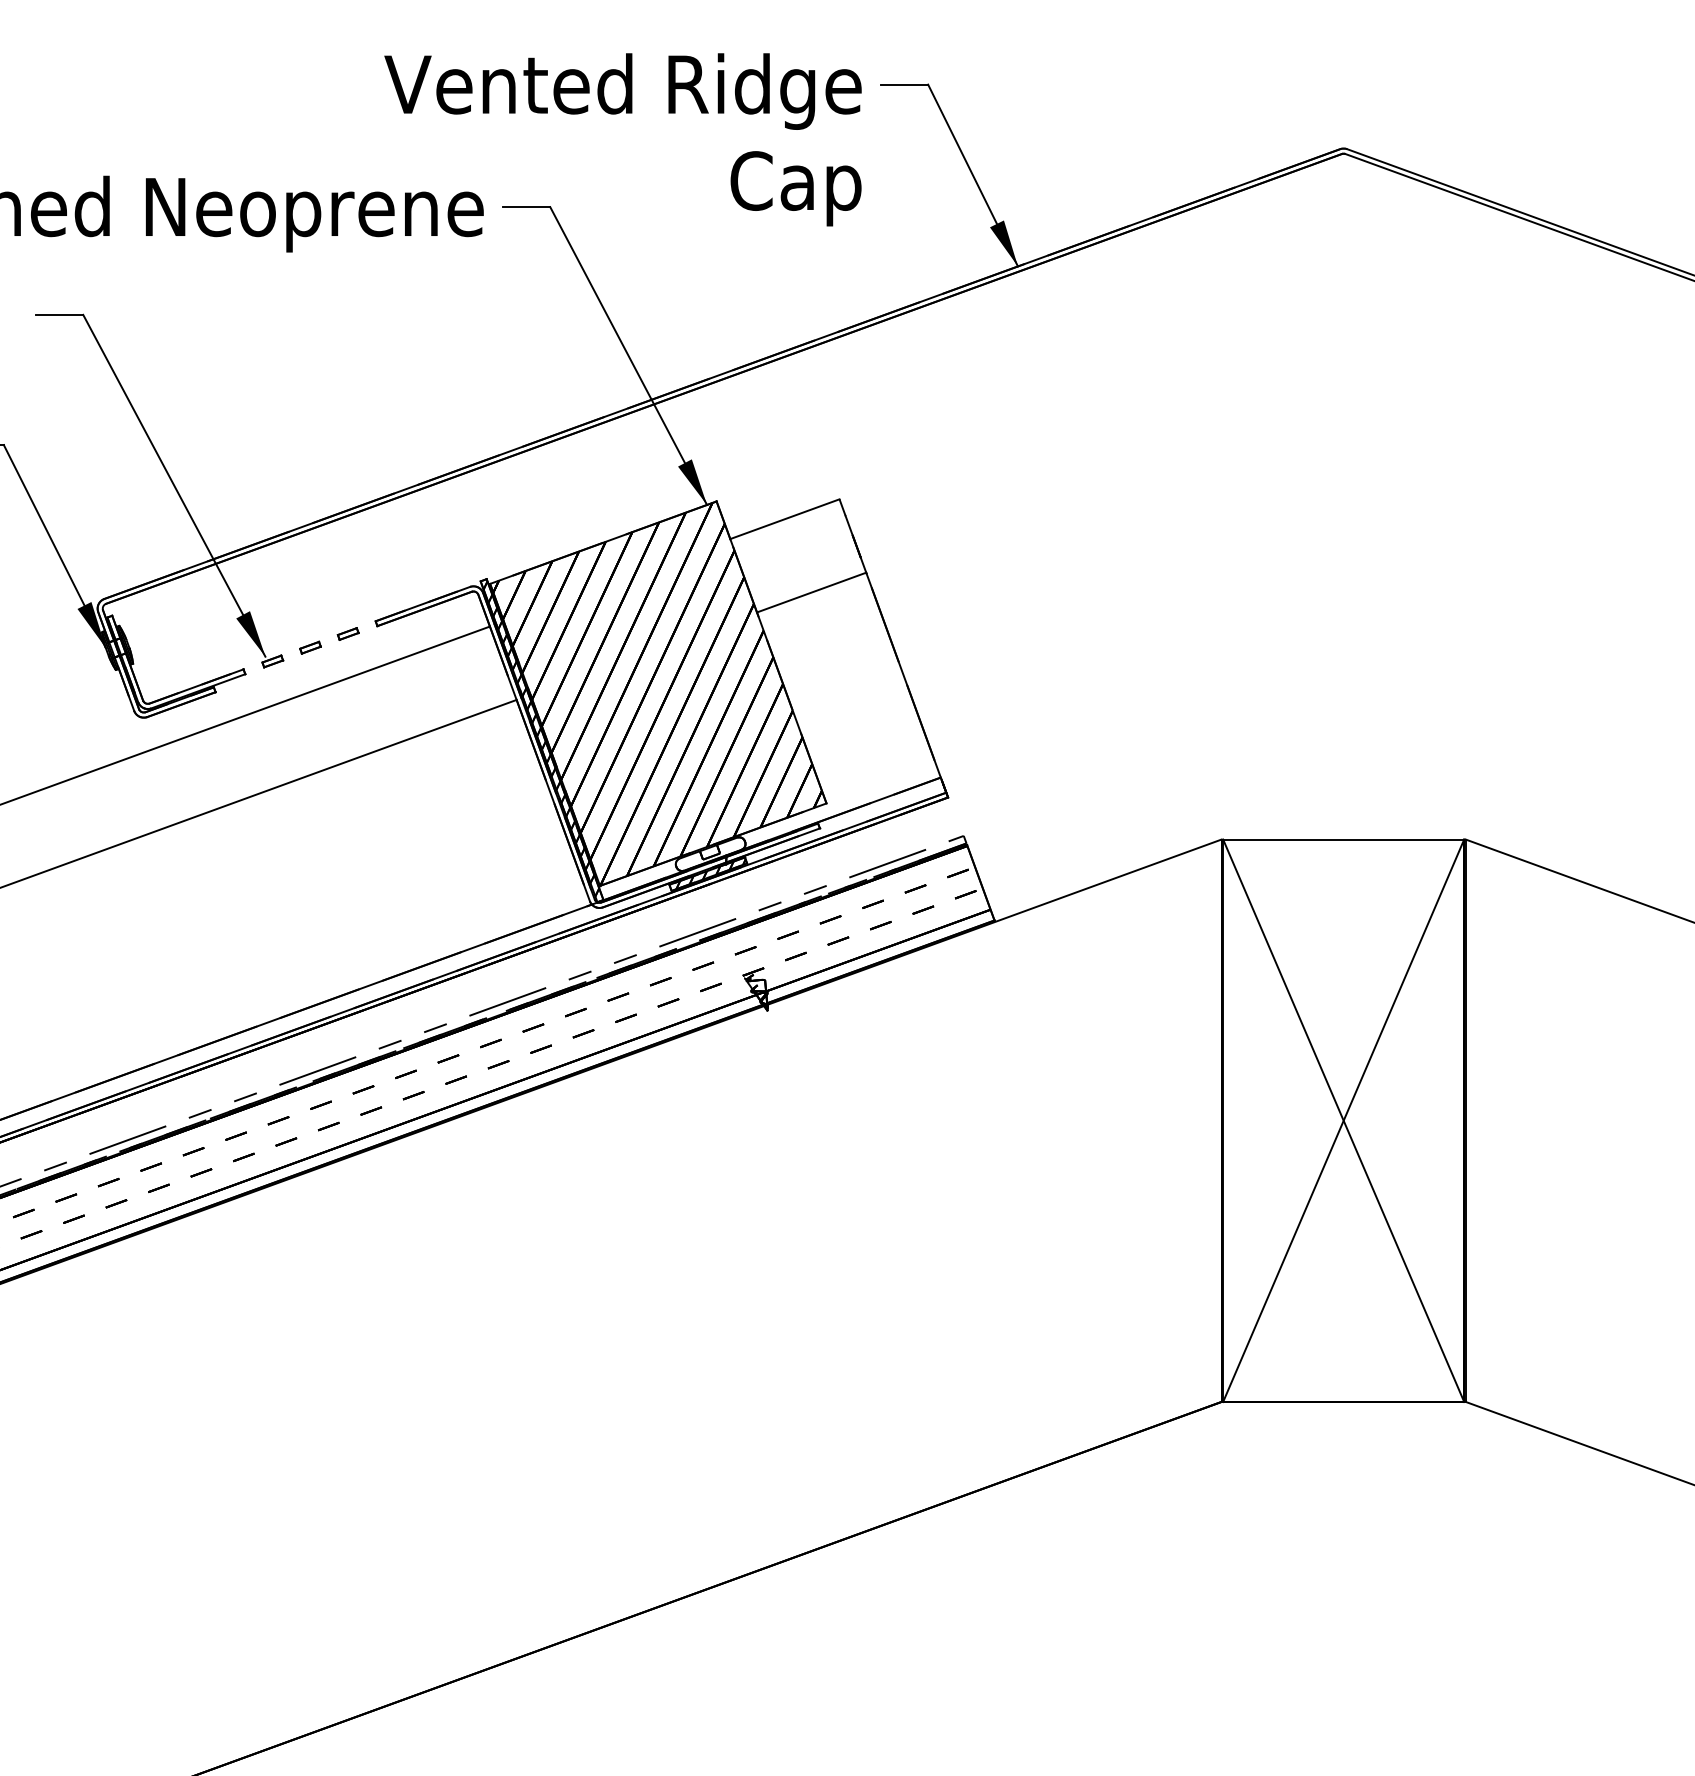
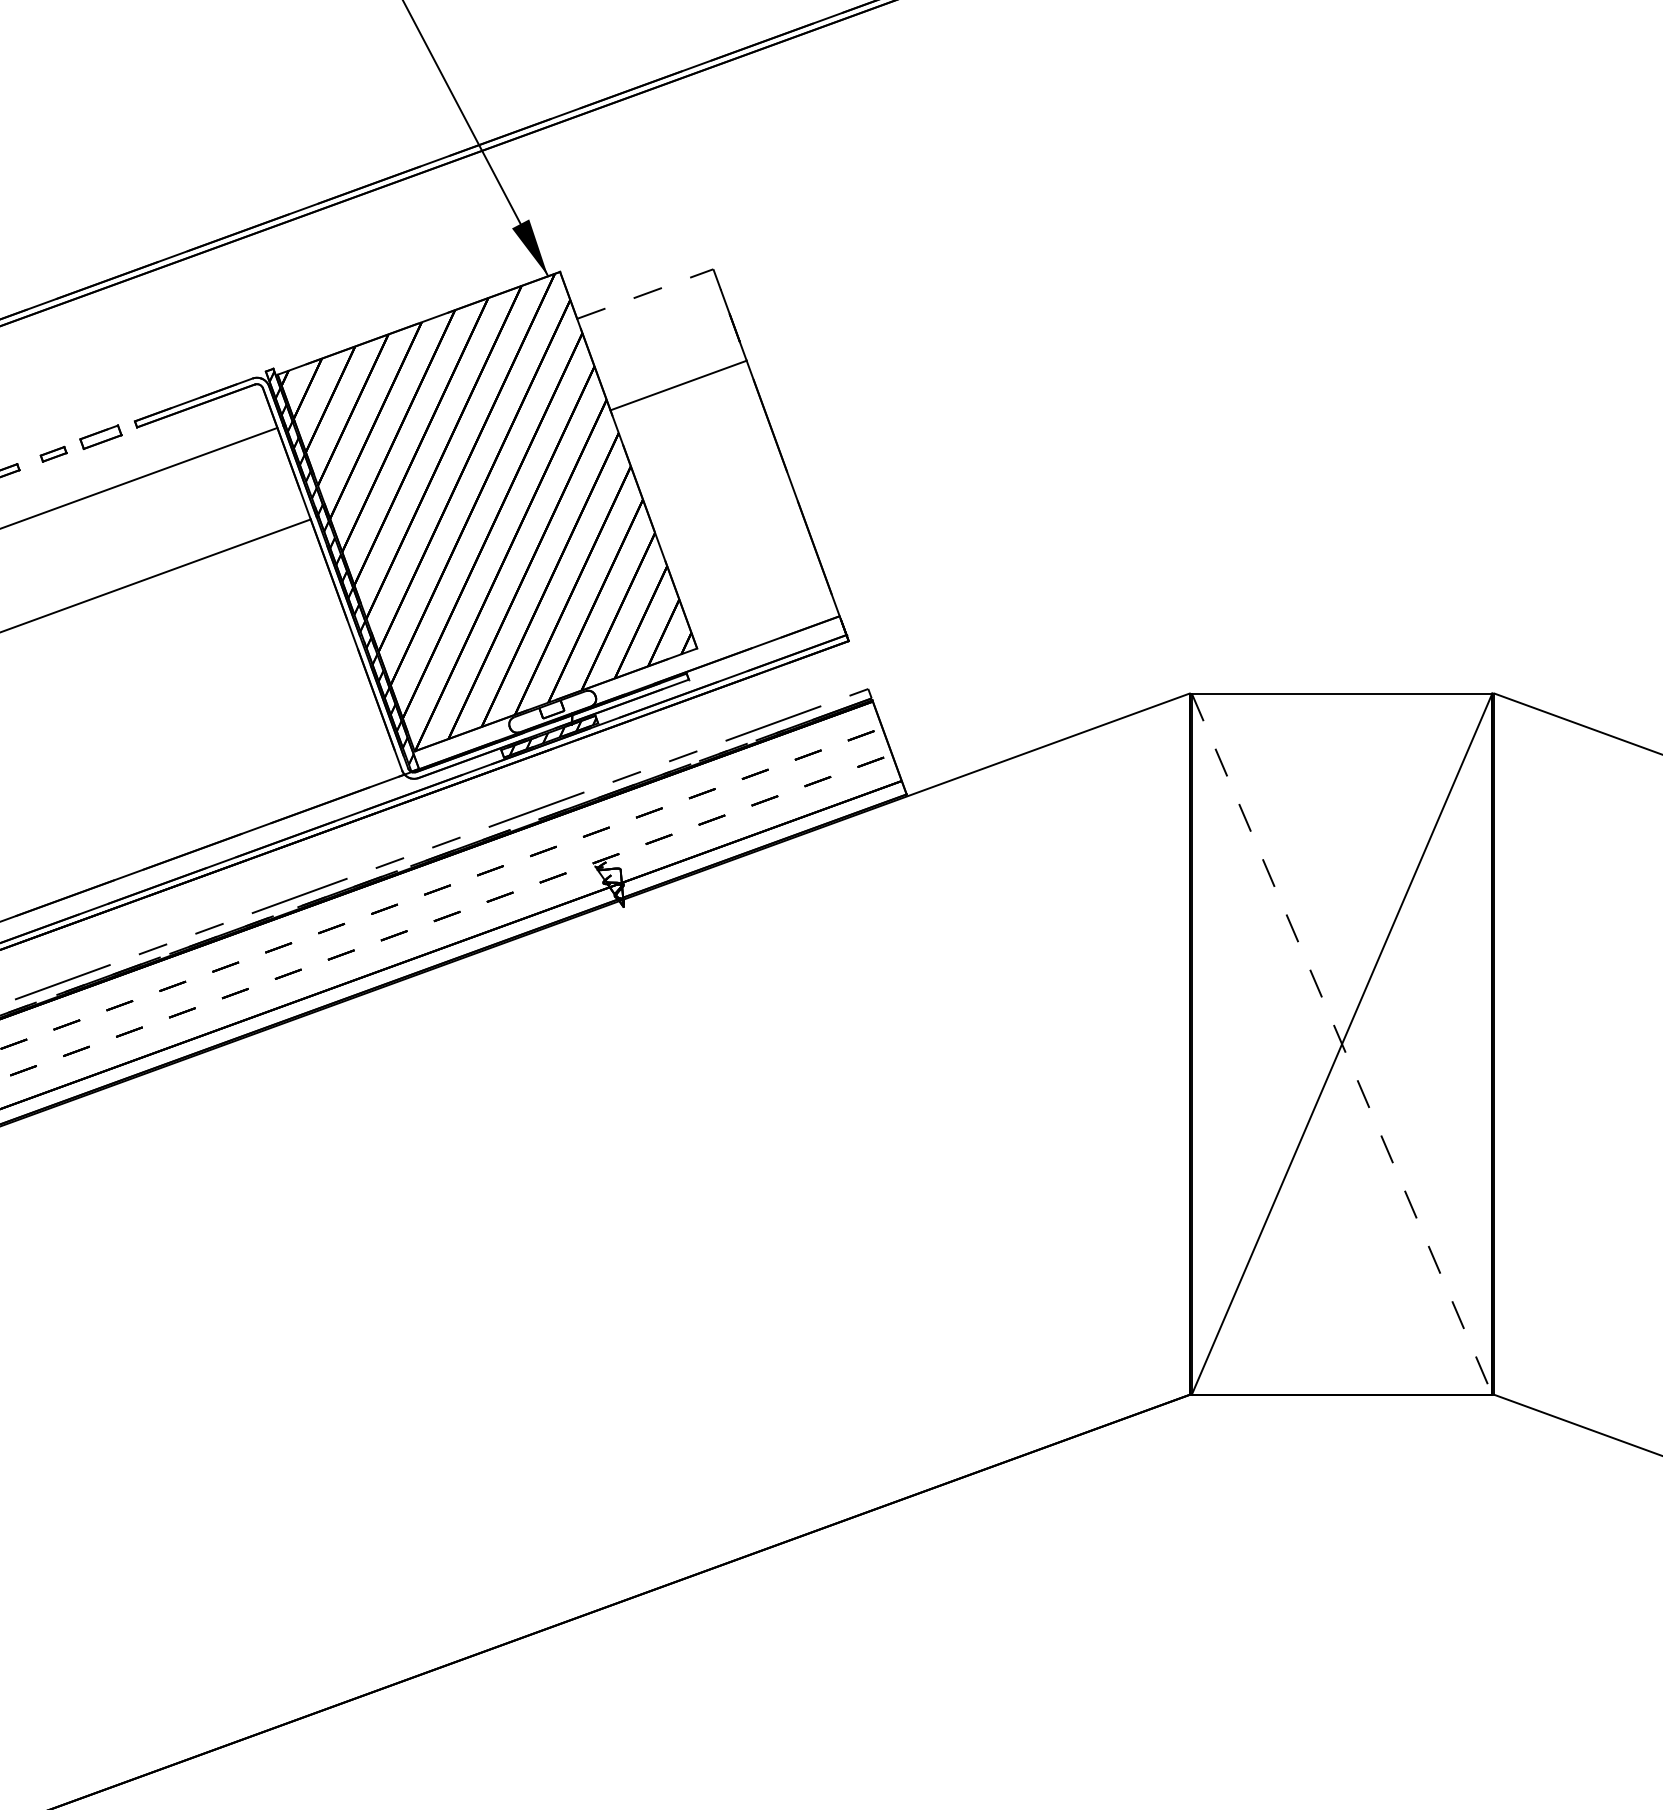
line: (785, 519) -> (646, 294), solid -> dashed
part: (347, 633) -> (99, 436), size x1.6
line: (1343, 1120) -> (1341, 1043), solid -> dashed

